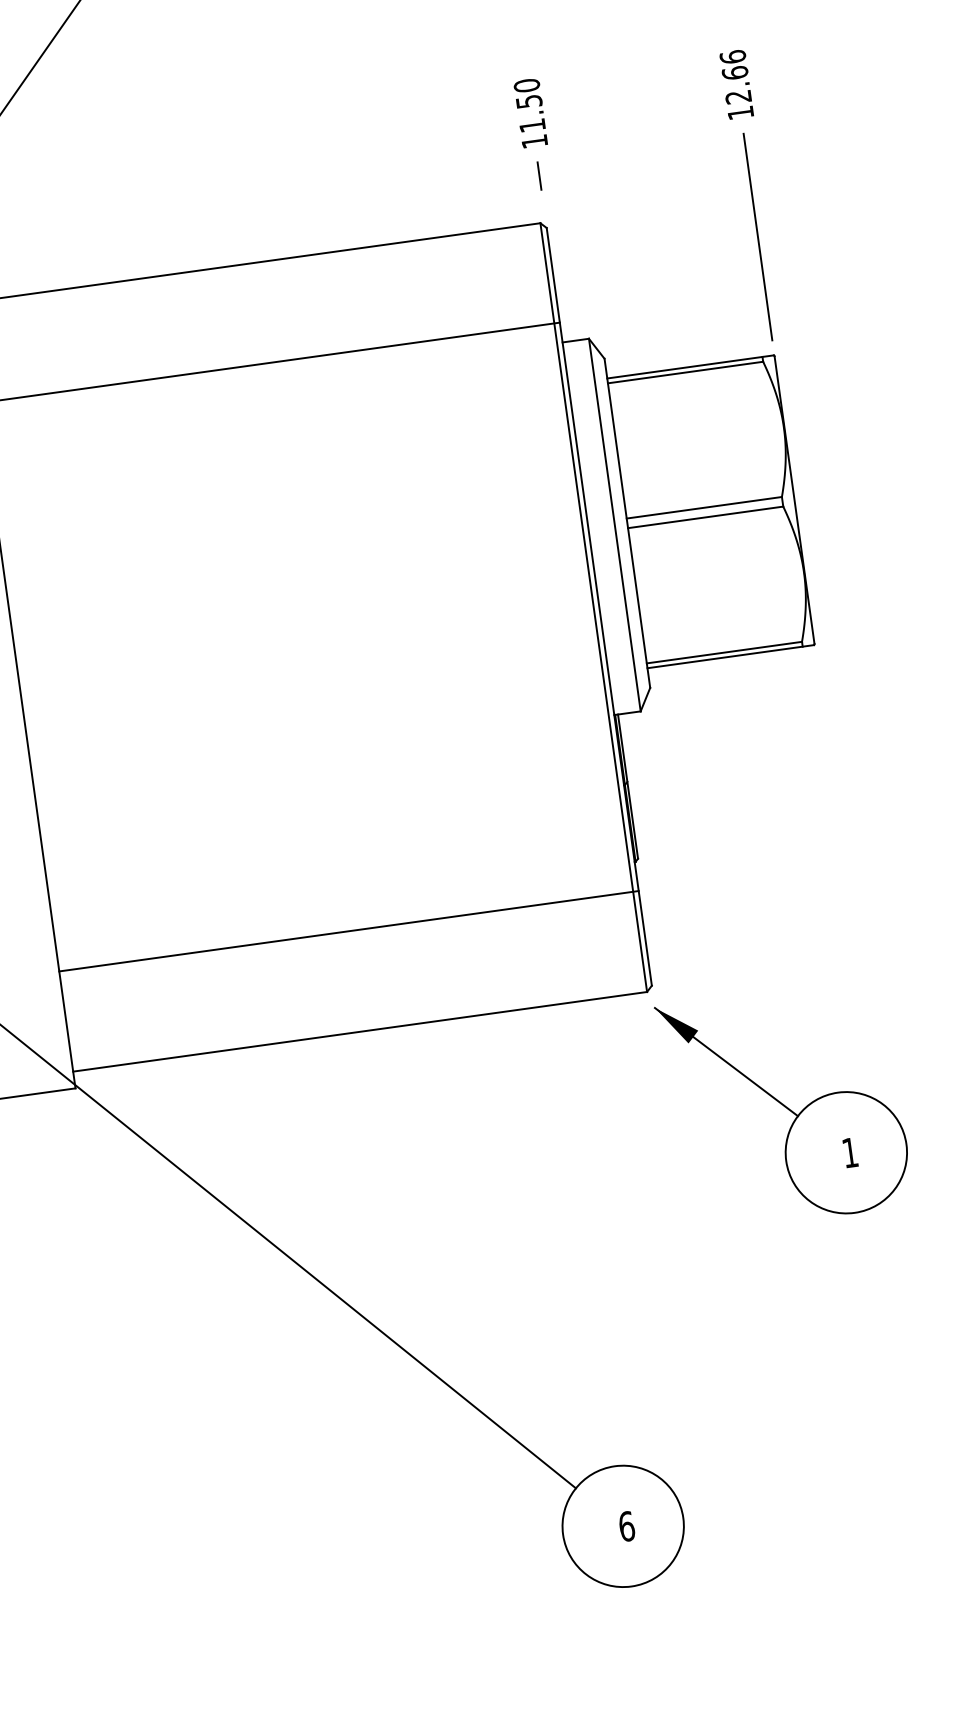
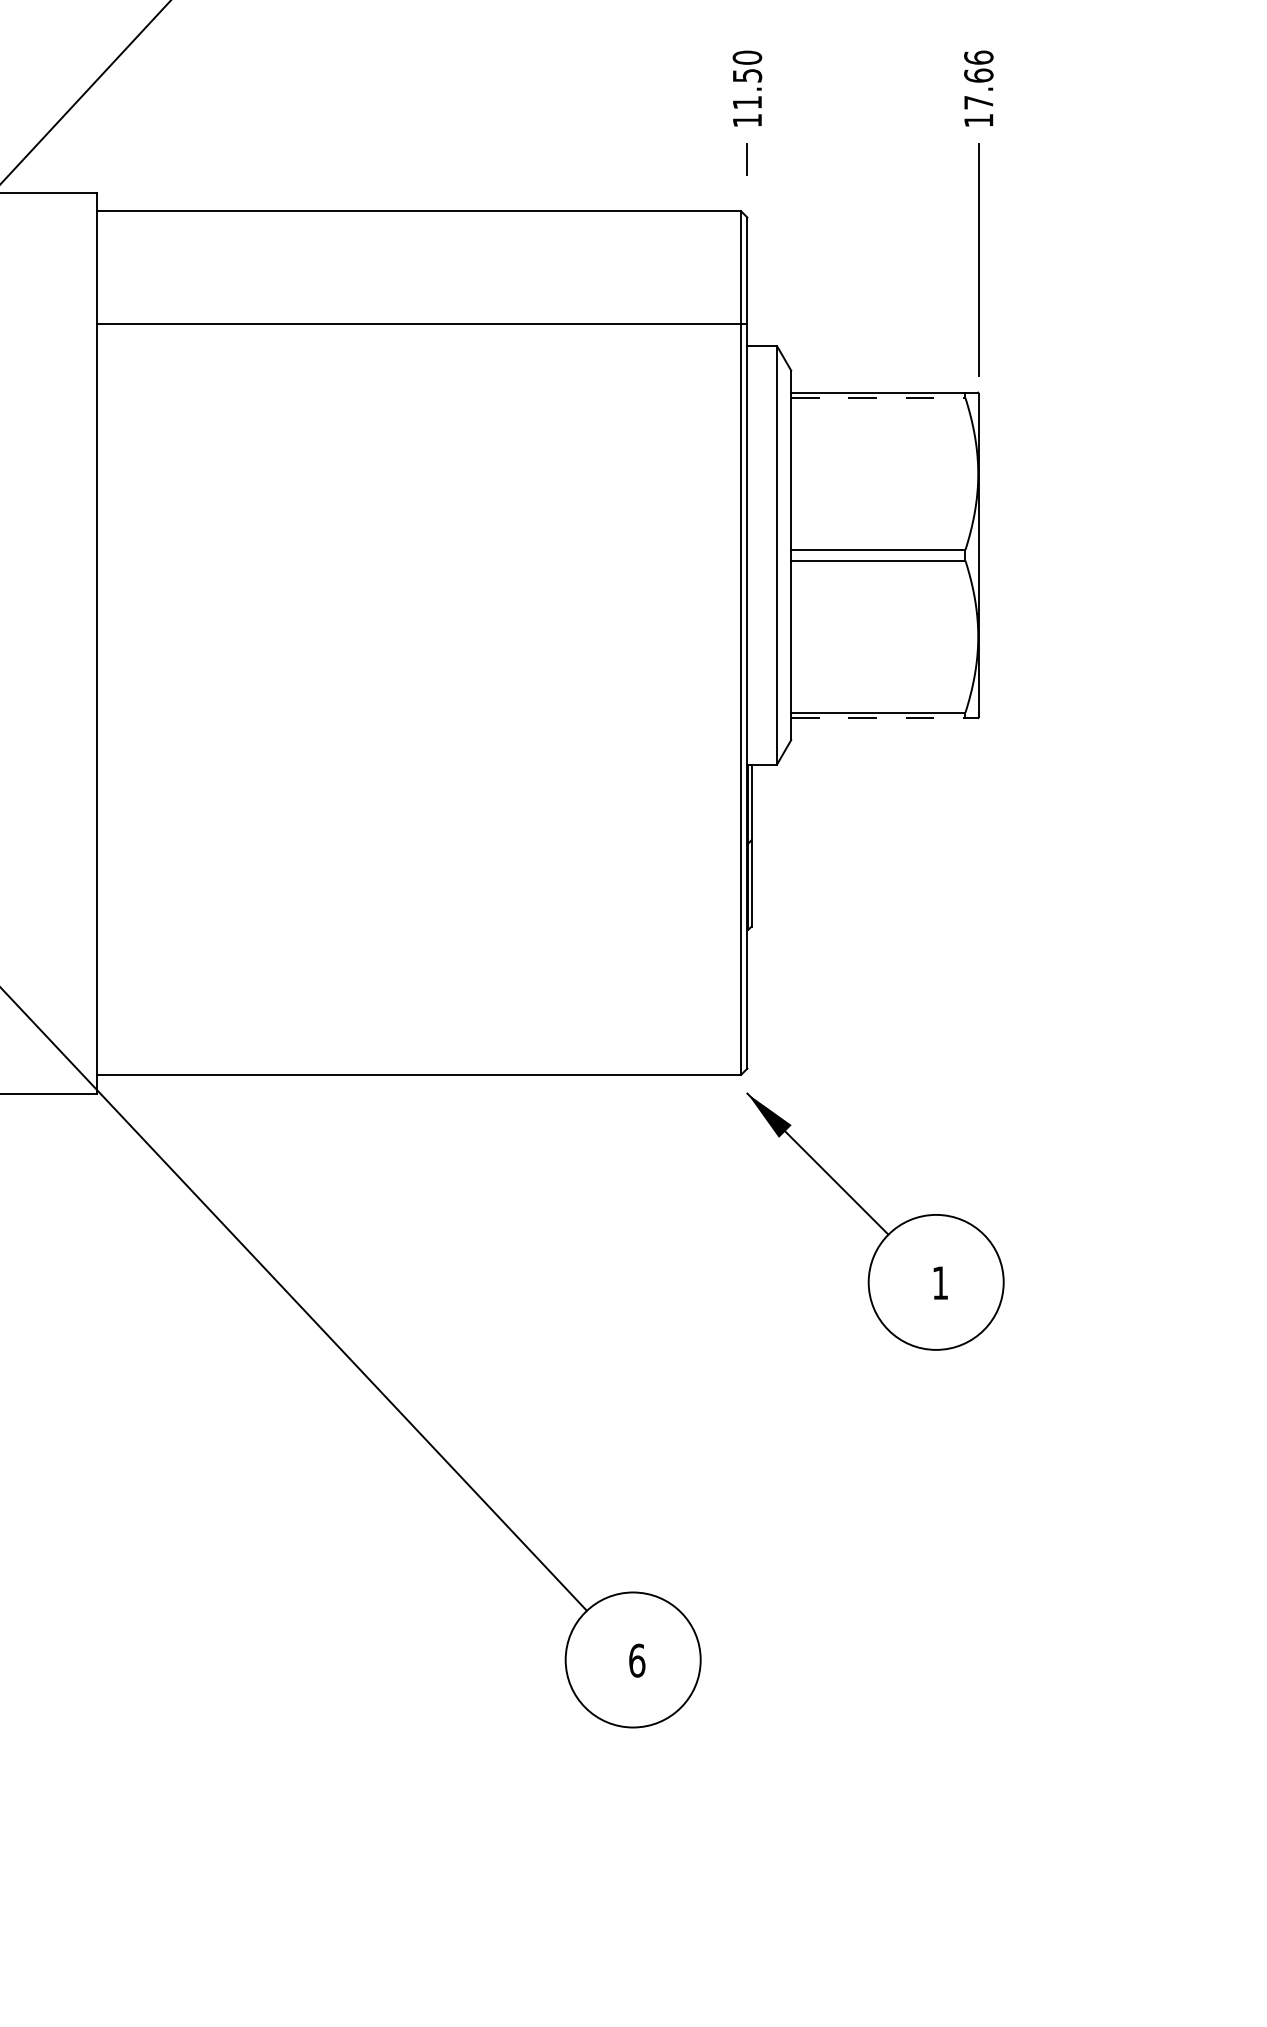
text: (738, 96) -> (978, 102), 12.66 -> 17.66
line: (685, 372) -> (878, 398), solid -> dashed
line: (730, 657) -> (884, 718), solid -> dashed
line: (348, 931) -> (421, 962), removed

